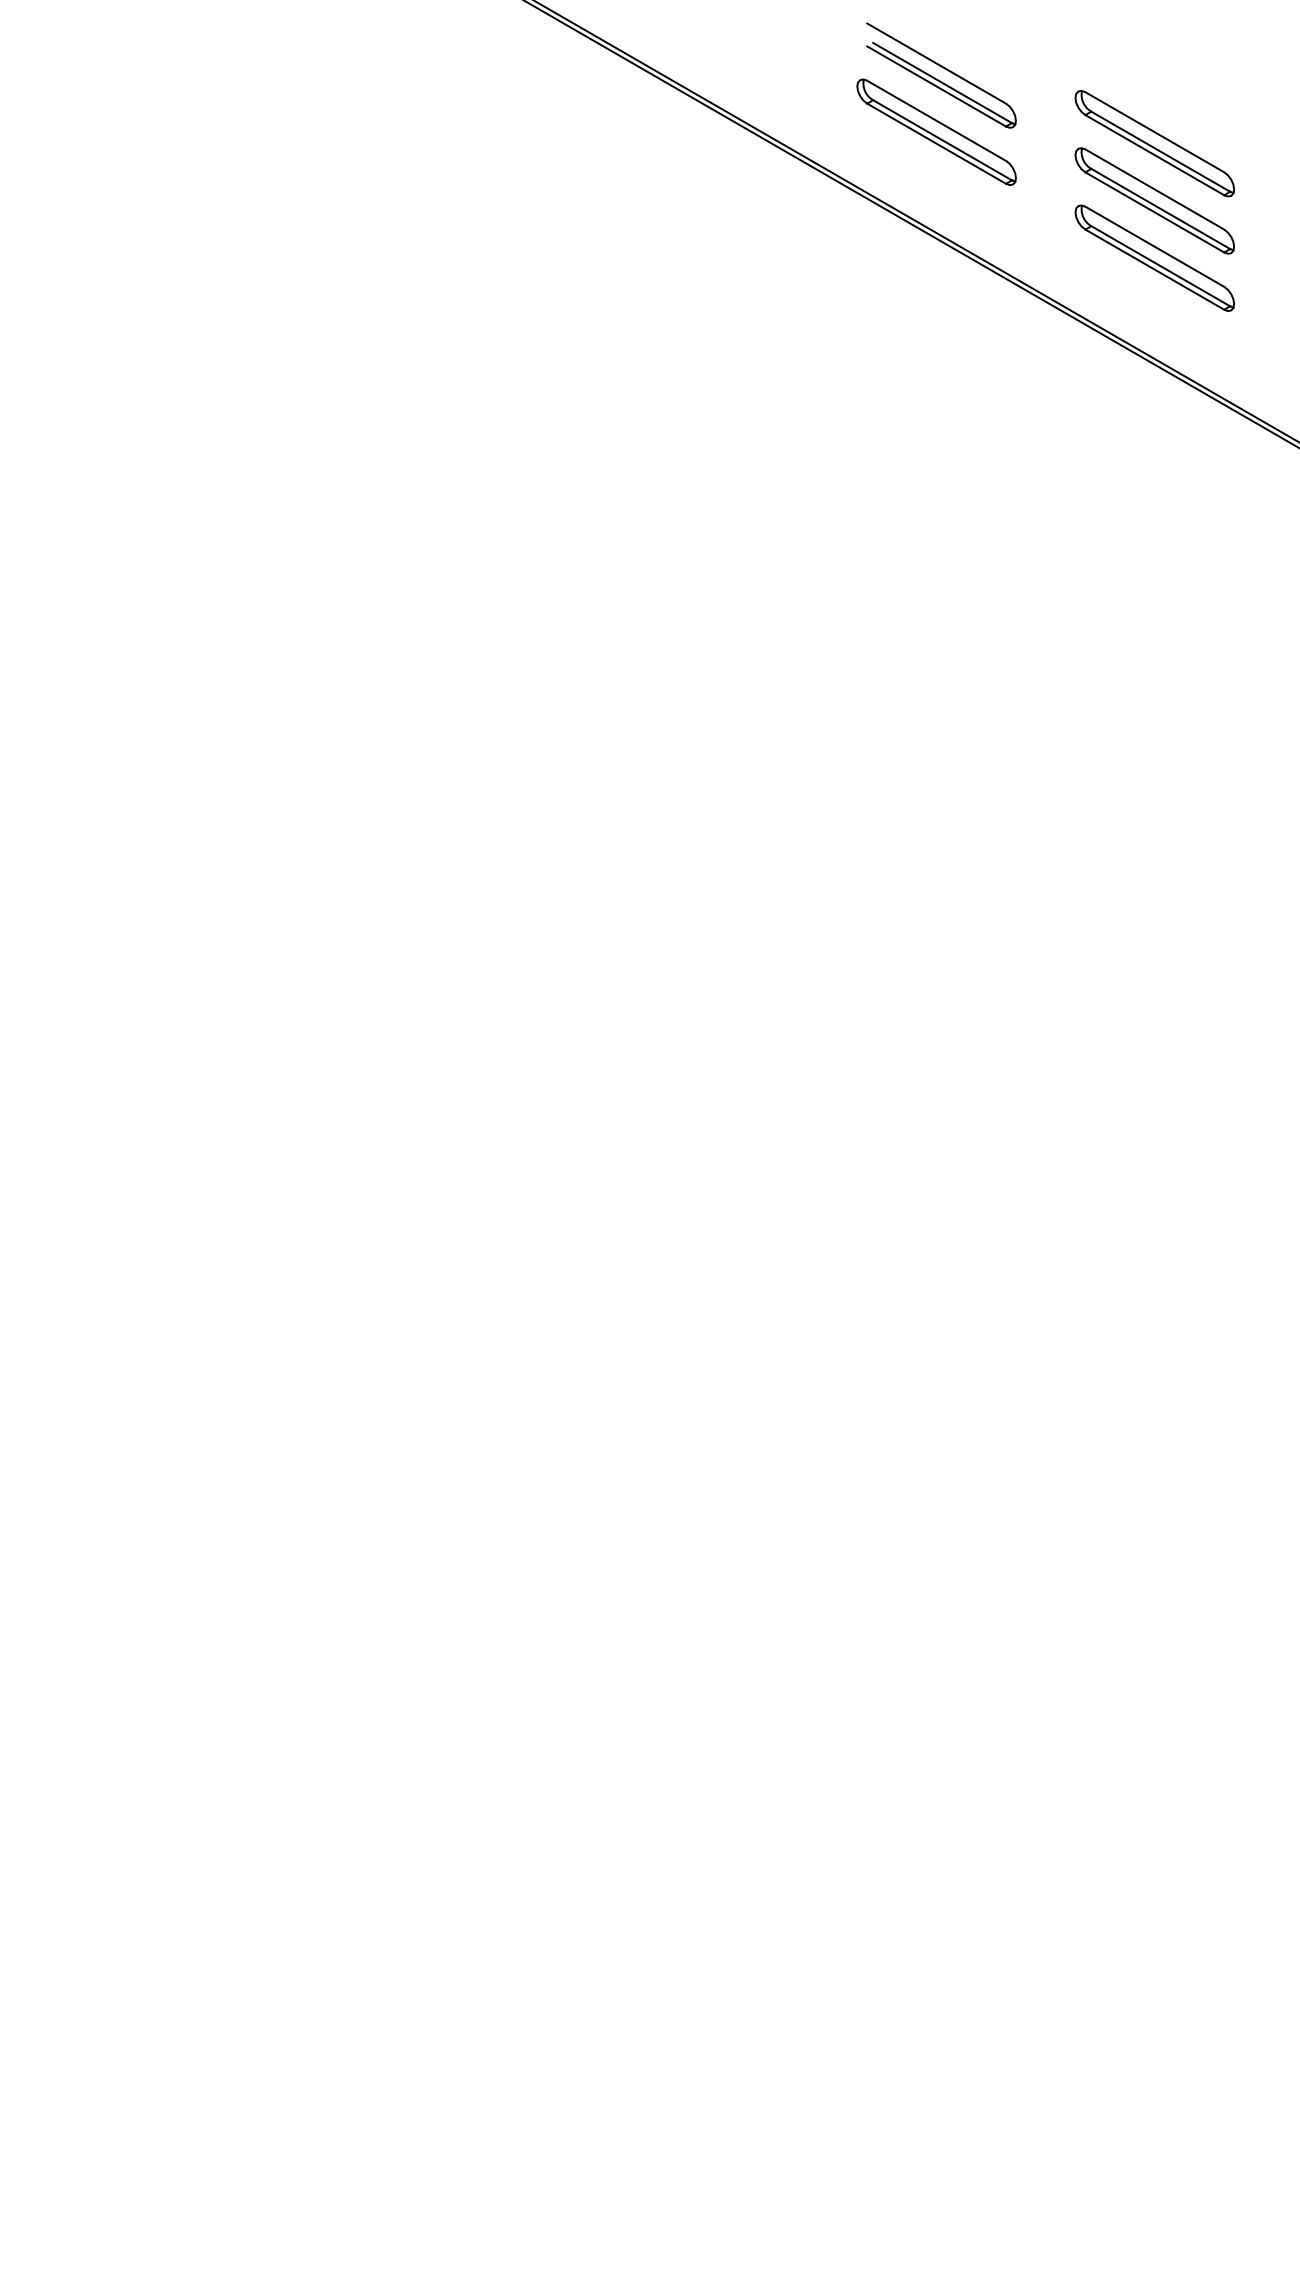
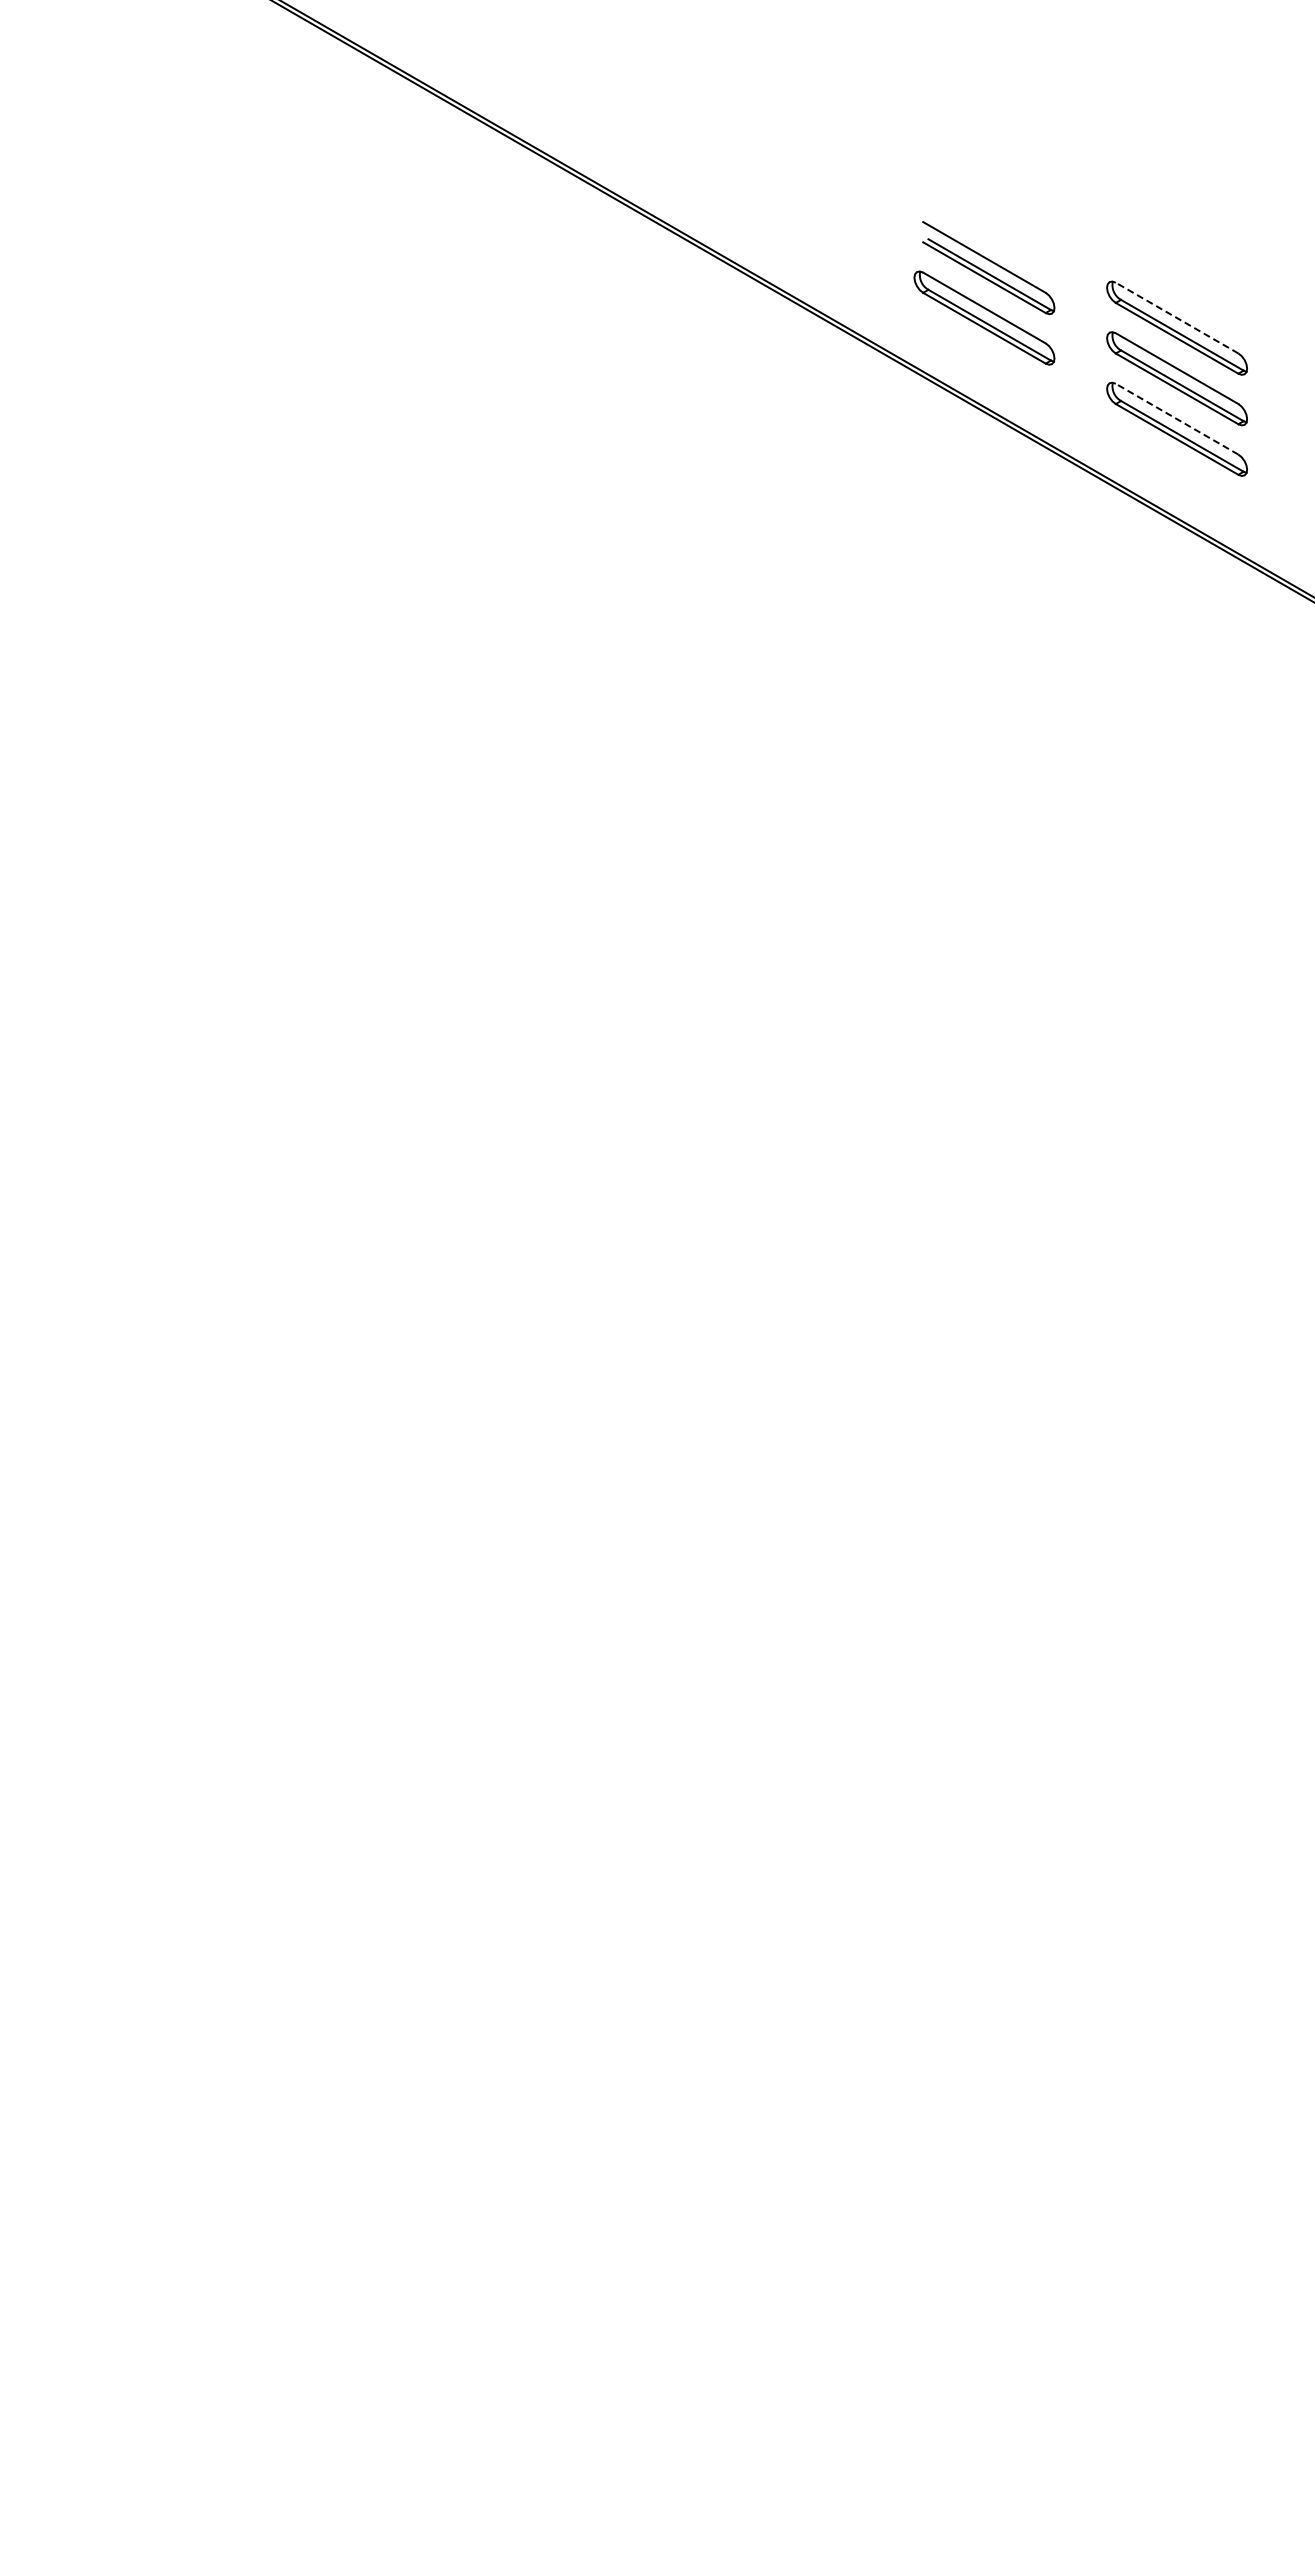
line: (1155, 132) -> (1177, 318), solid -> dashed
line: (1155, 247) -> (1177, 419), solid -> dashed

